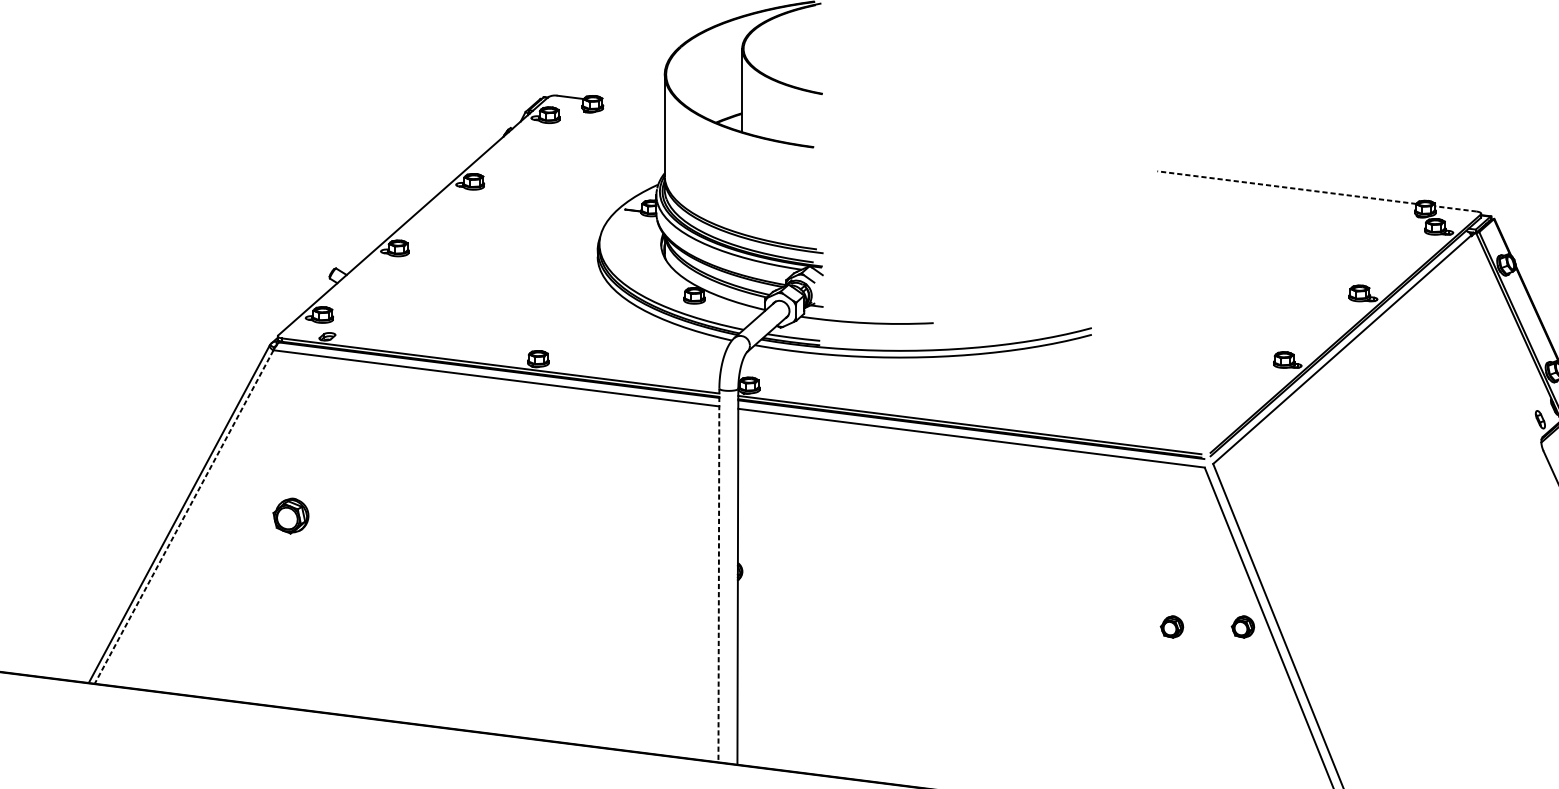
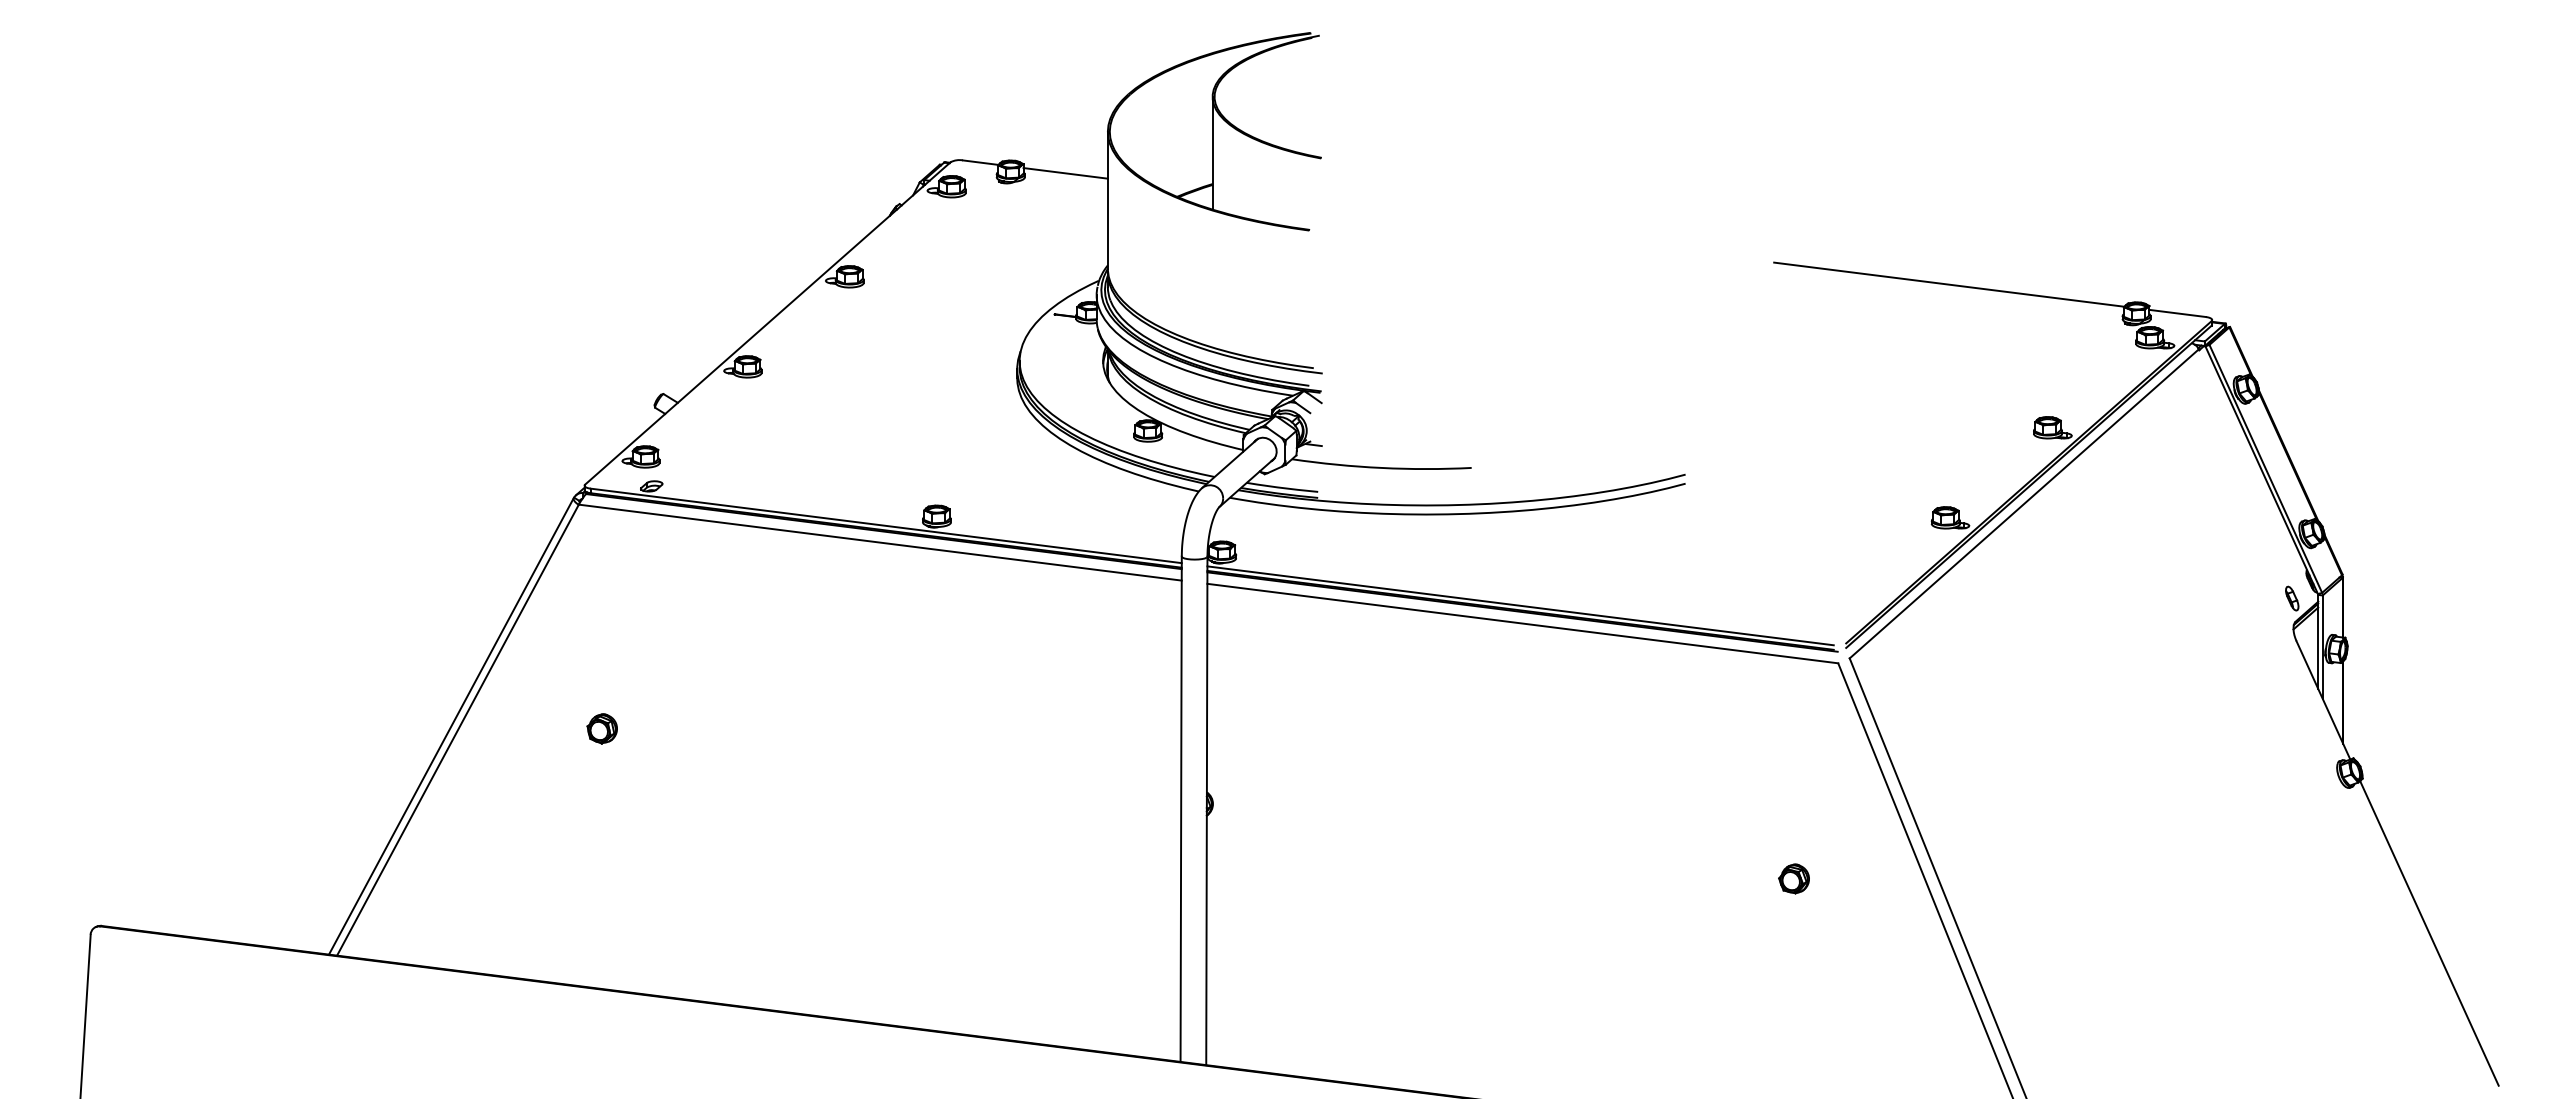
line: (633, 105) -> (1065, 173), added
line: (1287, 187) -> (1949, 284), dashed -> solid
line: (1455, 208) -> (2177, 313), dashed -> solid
part: (290, 515) -> (601, 728), size x0.62
line: (183, 517) -> (457, 730), dashed -> solid
line: (719, 575) -> (1181, 809), dashed -> solid
part: (1242, 626) -> (1889, 878), removed

